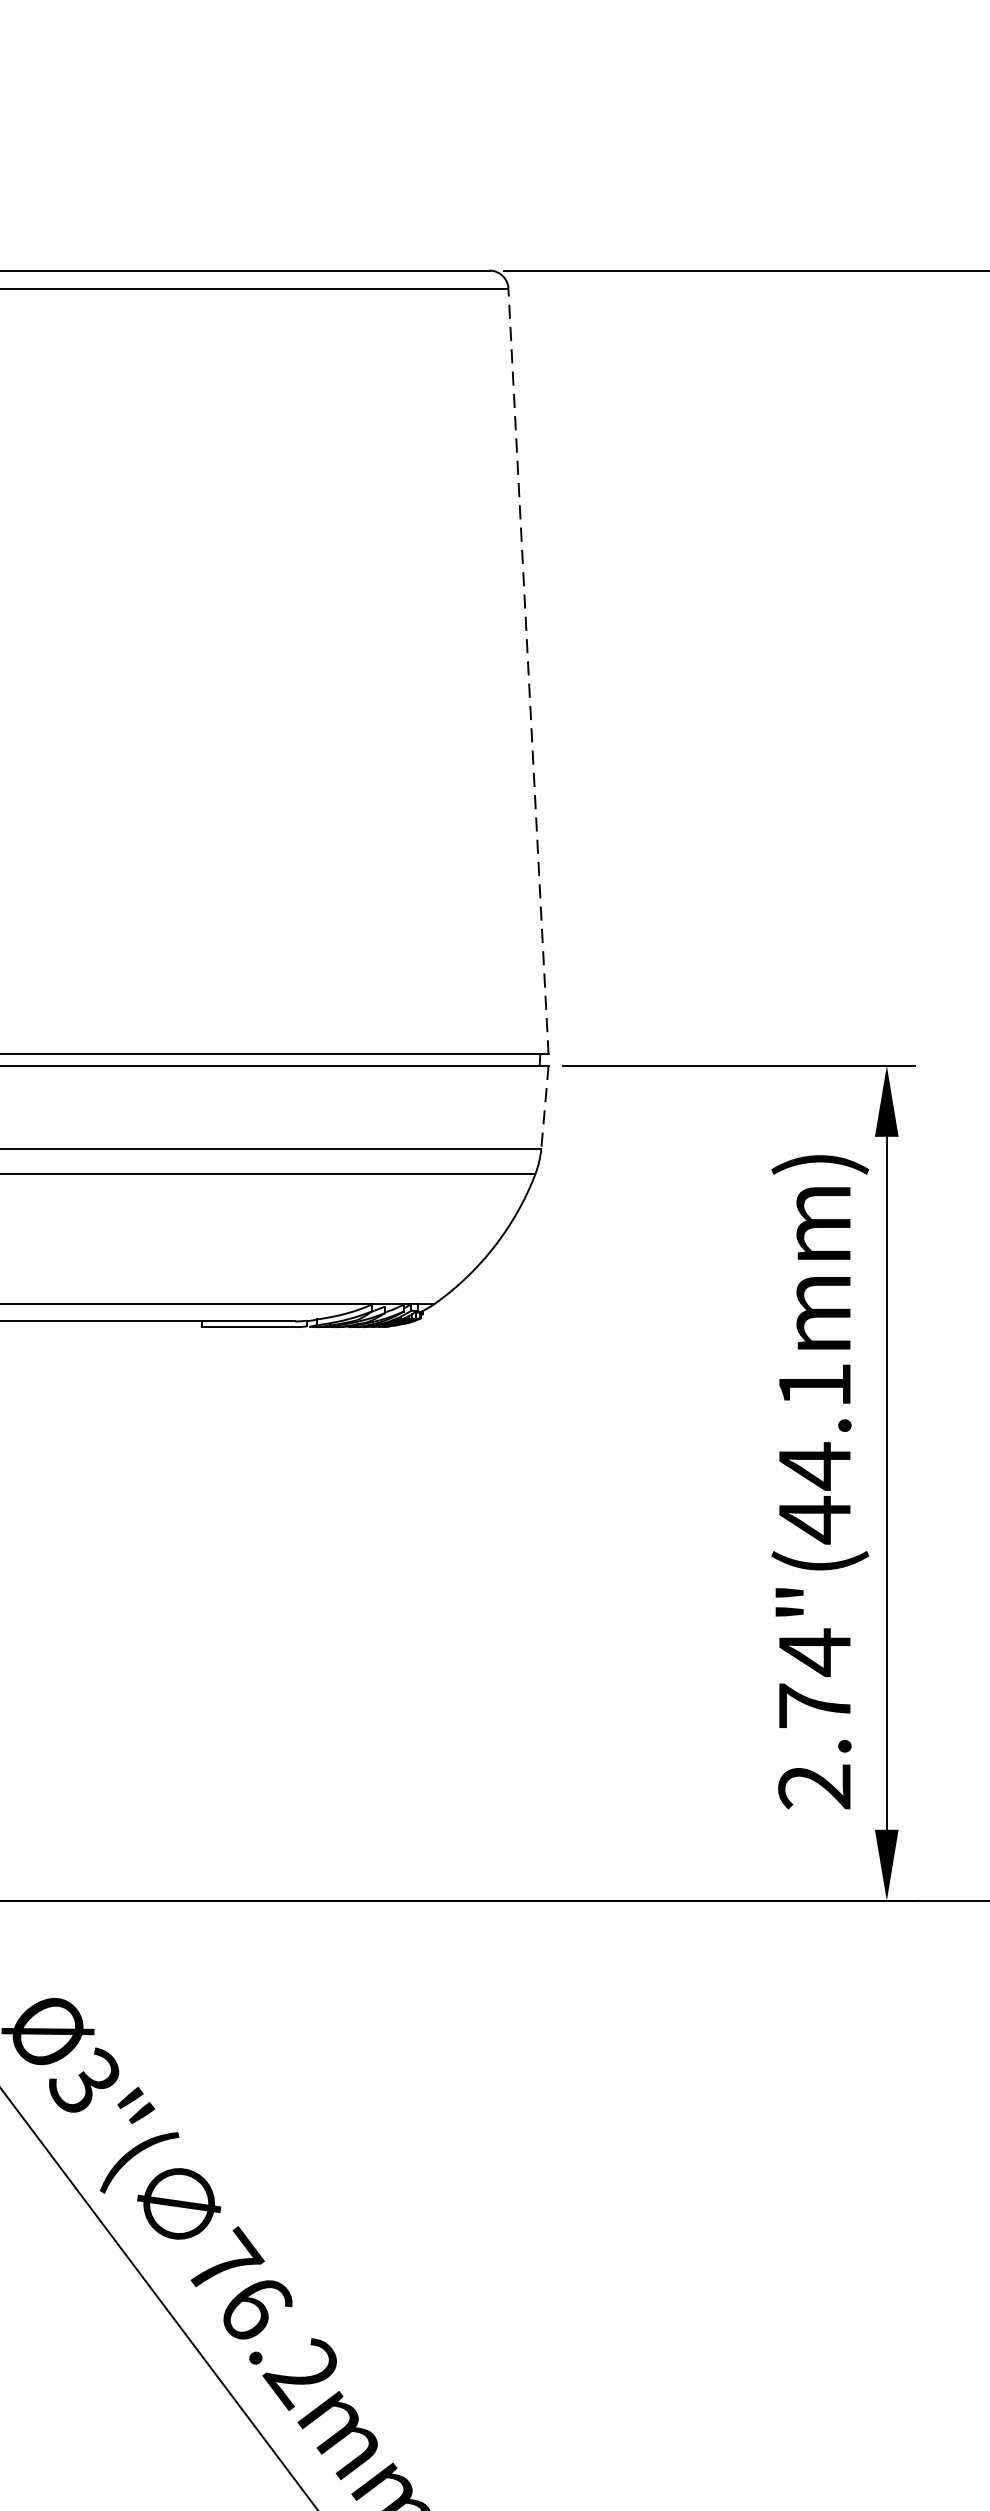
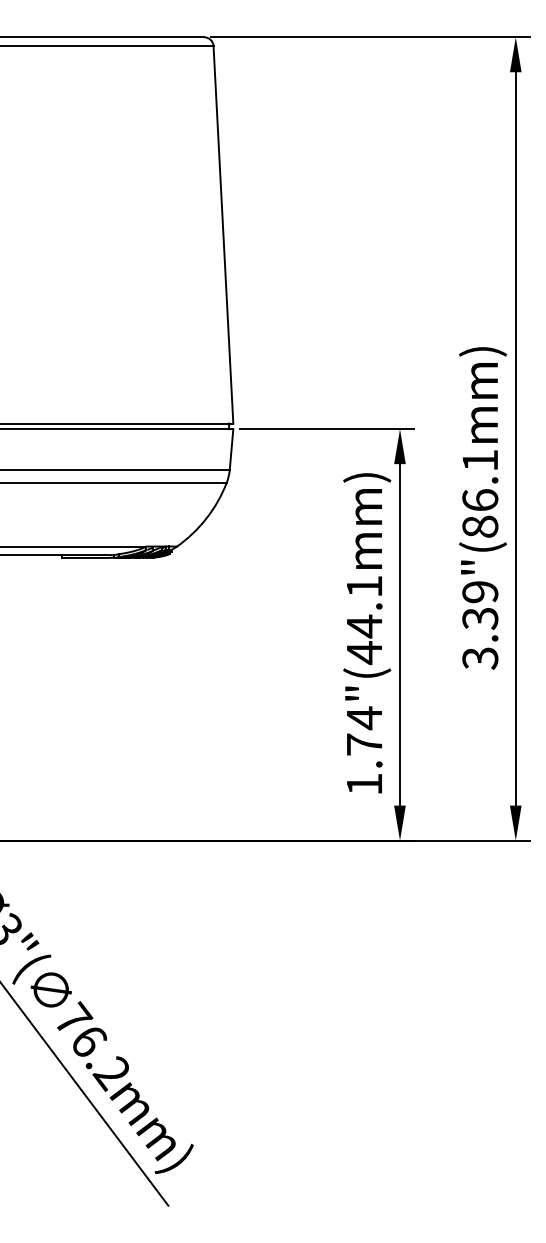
line: (528, 670) -> (223, 234), dashed -> solid
line: (544, 1109) -> (231, 450), dashed -> solid
text: (812, 1786) -> (363, 784), 2.74"(44.1mm) -> 1.74"(44.1mm)

